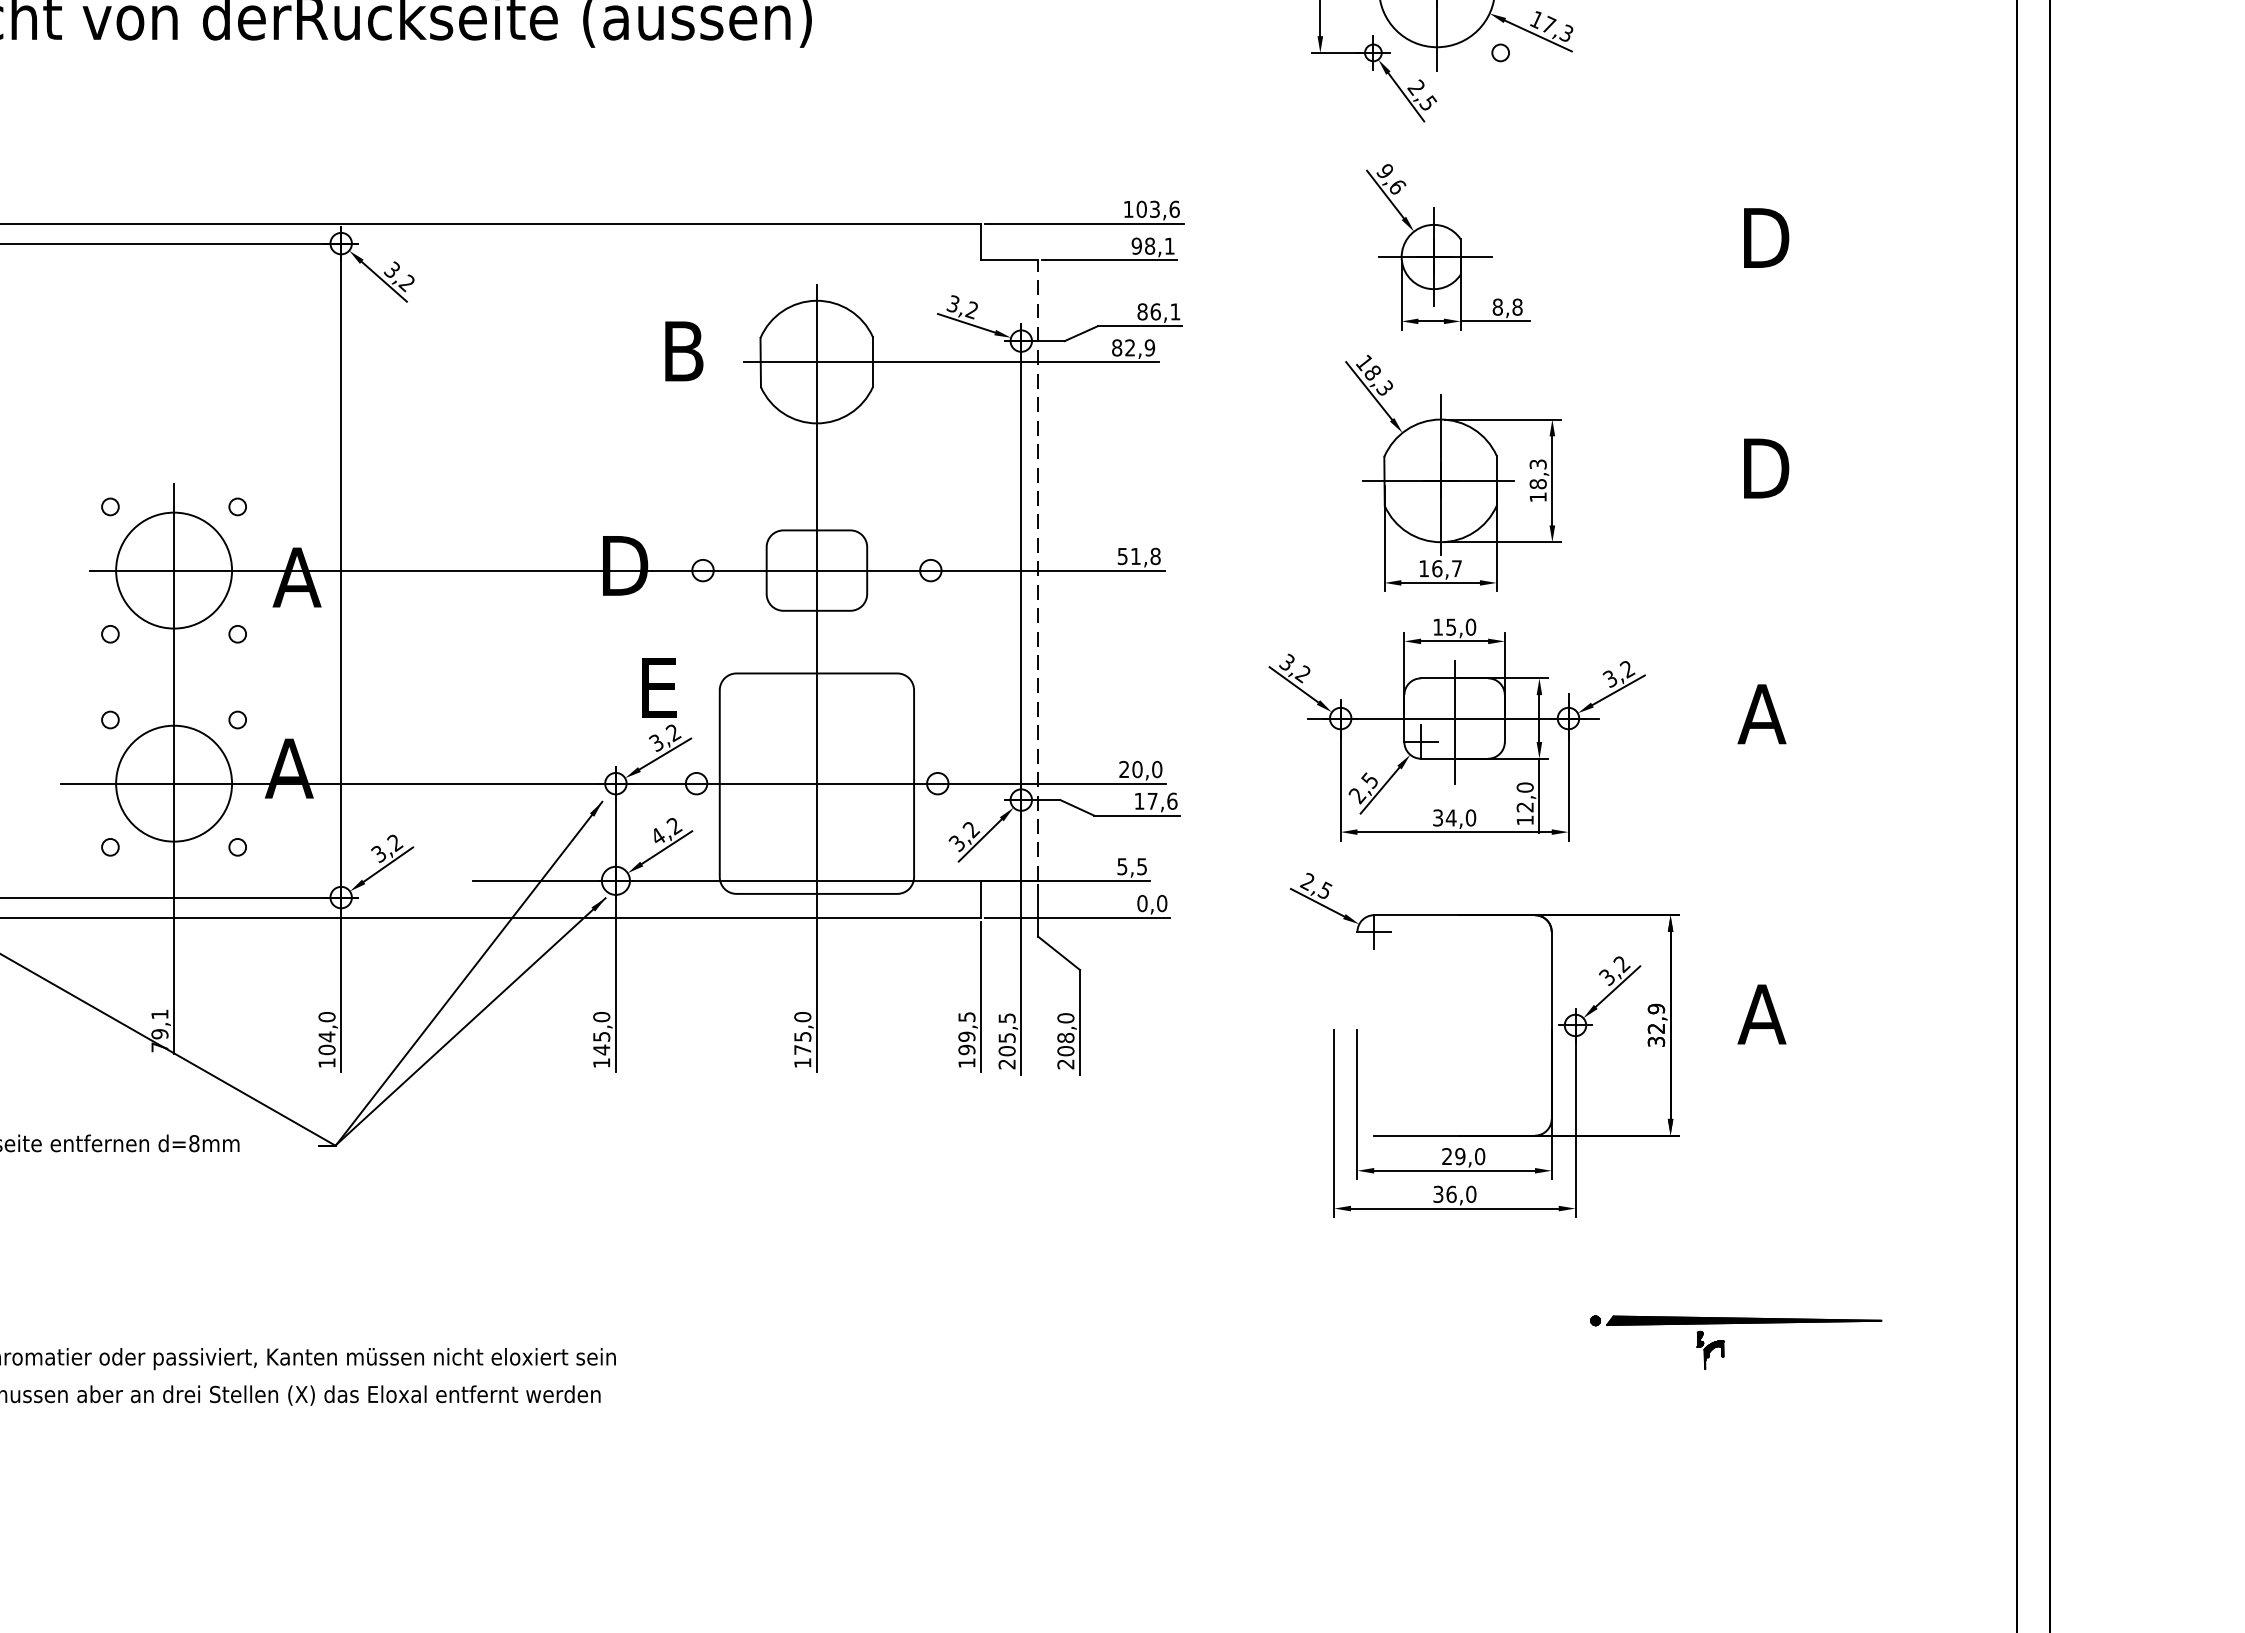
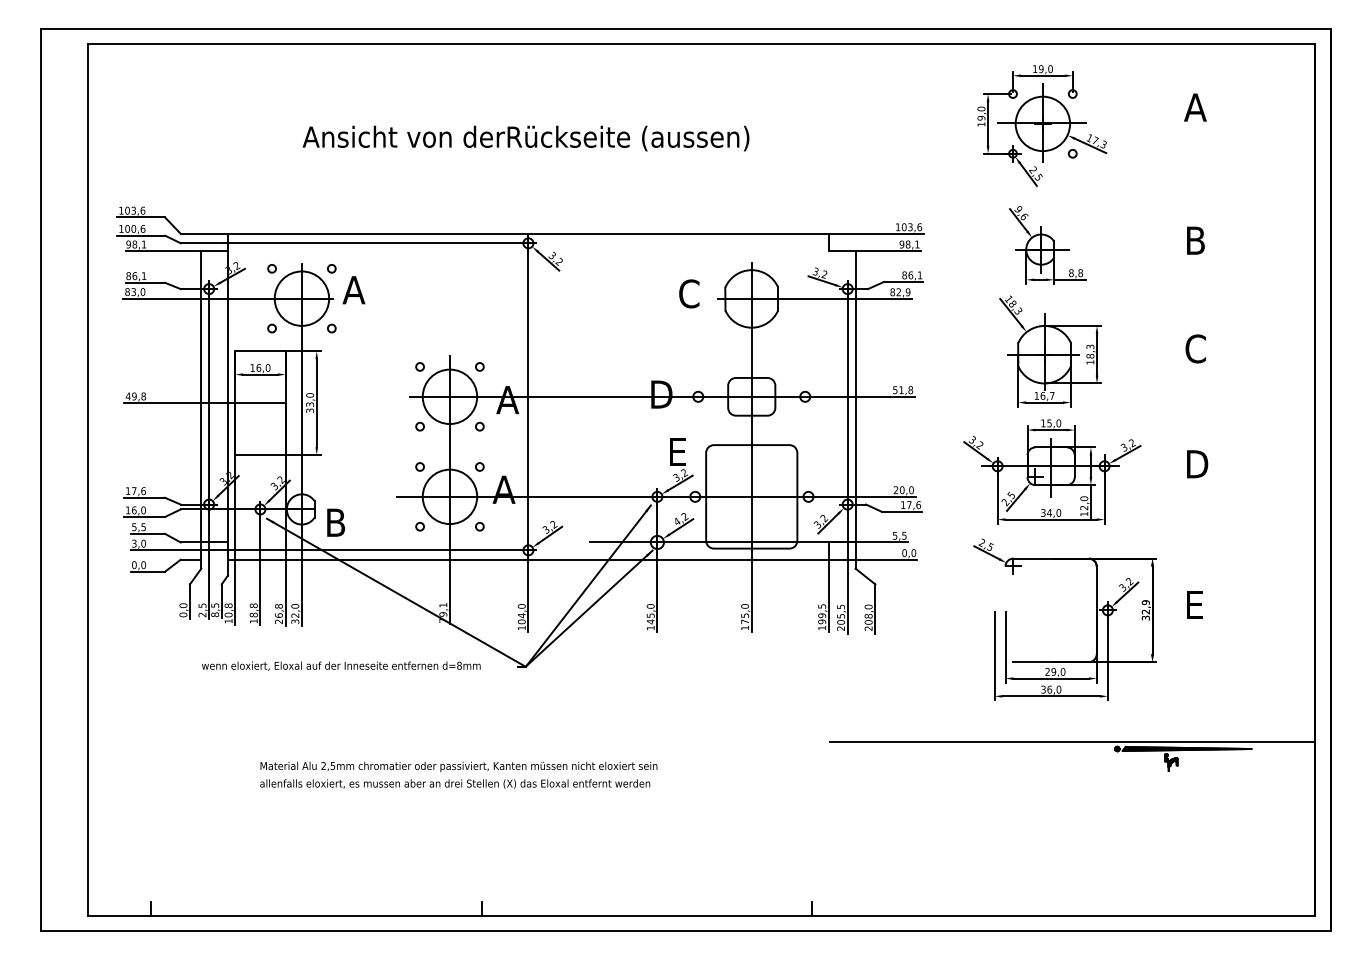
text: (1770, 237) -> (1199, 240), D -> B
text: (684, 350) -> (689, 293), B -> C
text: (1764, 467) -> (1196, 348), D -> C
line: (1037, 569) -> (855, 396), dashed -> solid
text: (1764, 714) -> (1196, 464), A -> D
text: (1762, 1015) -> (1195, 605), A -> E
line: (1500, 1306) -> (1072, 742), added

